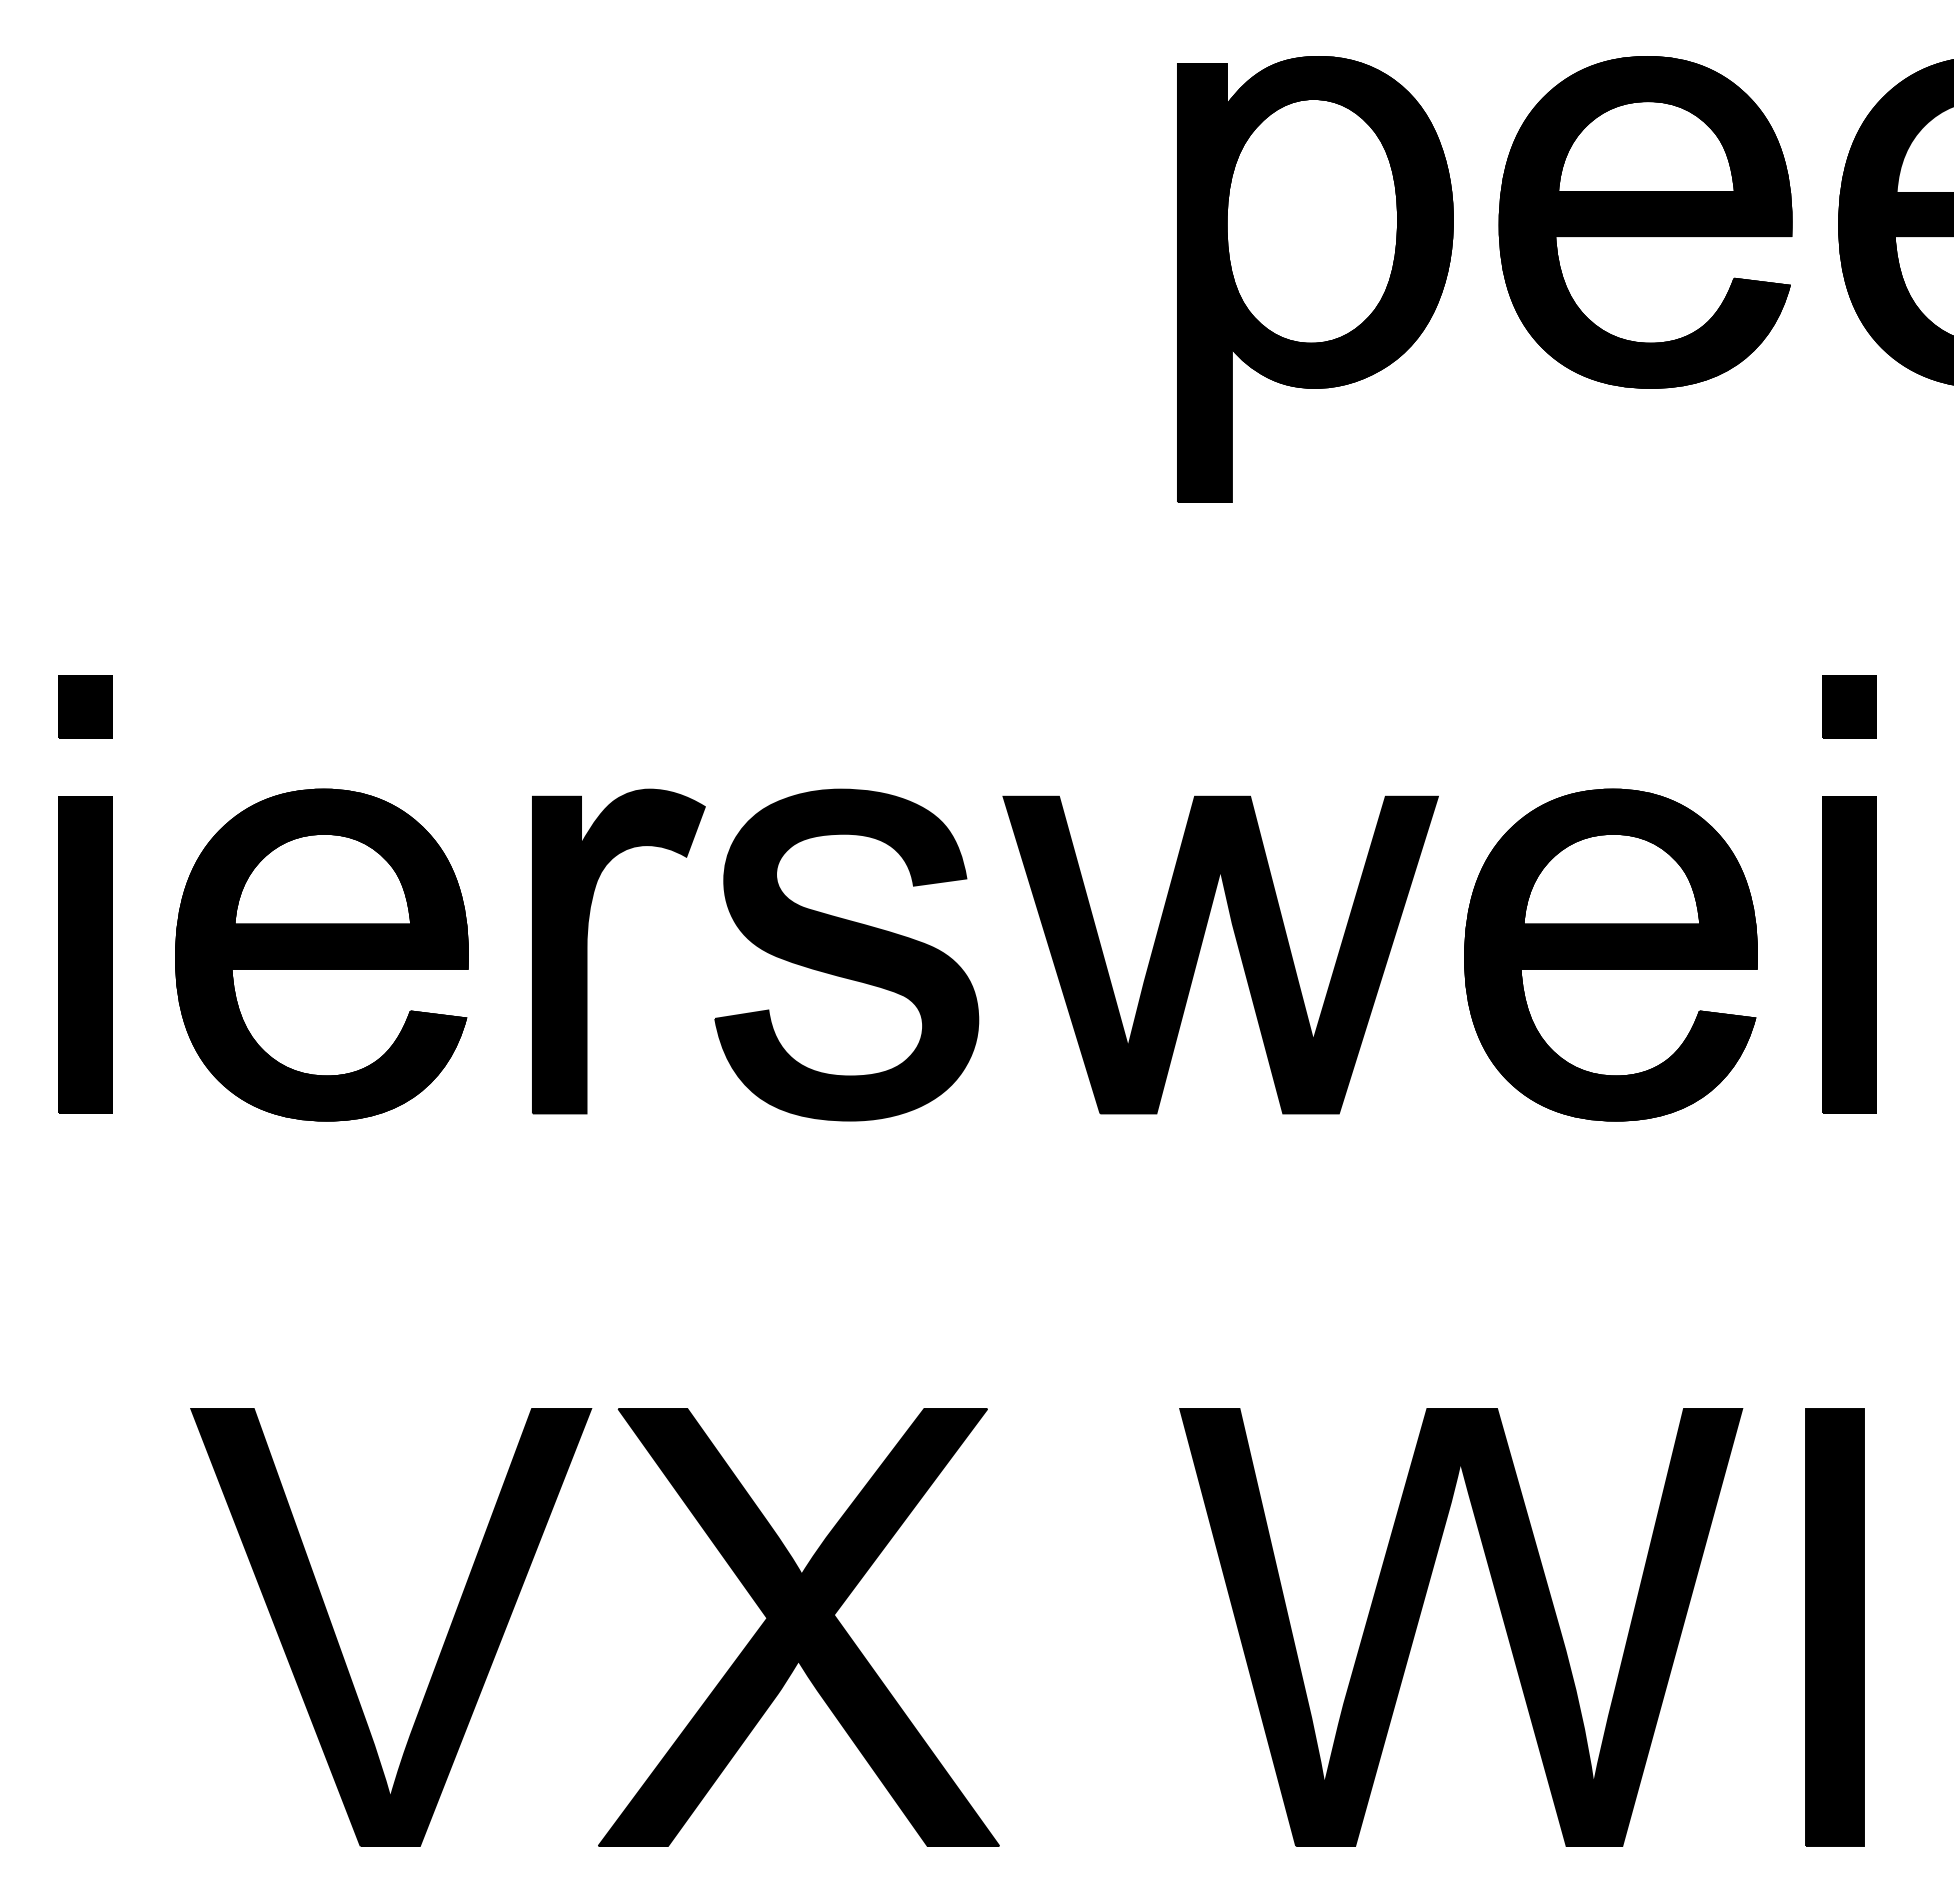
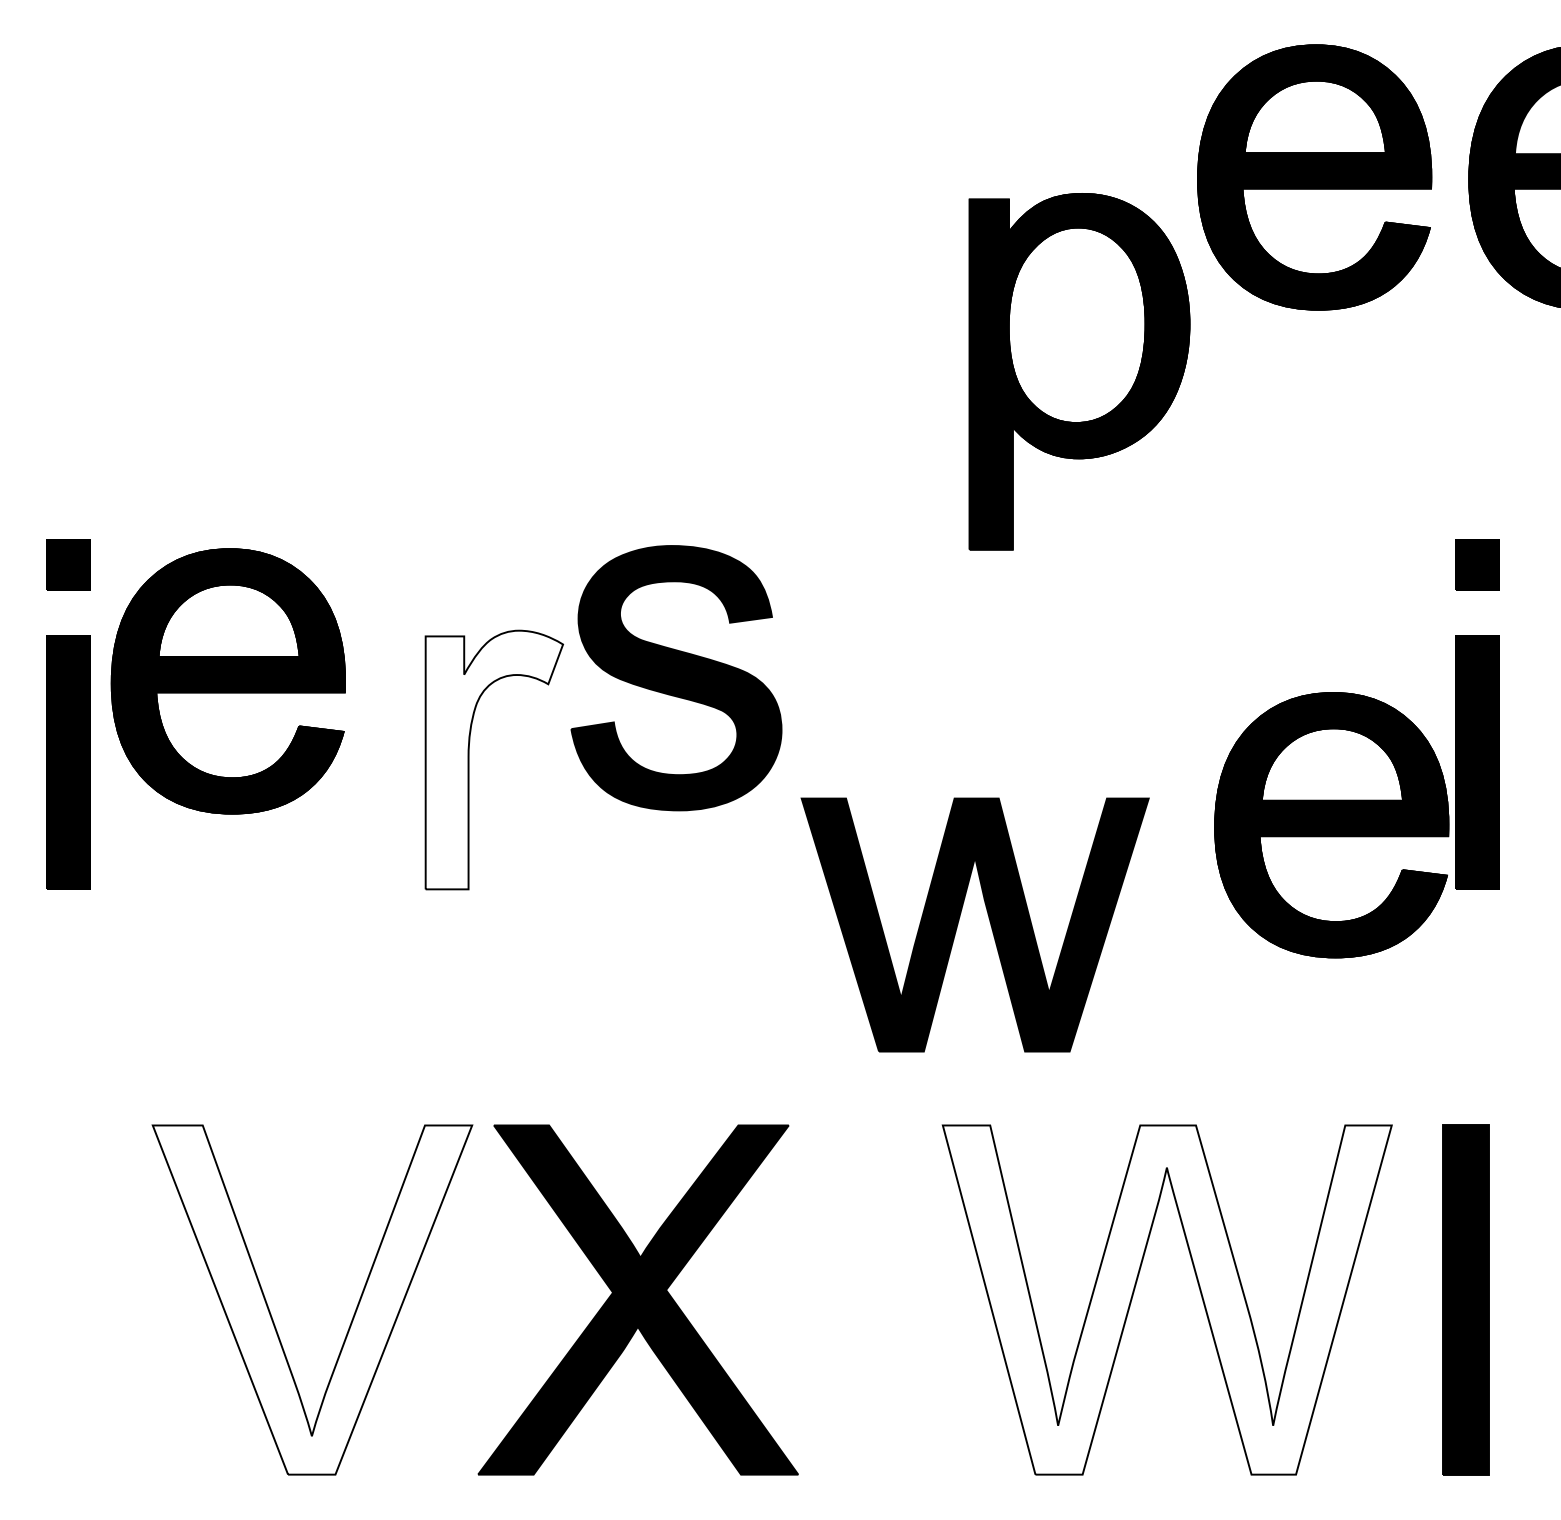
part: (1315, 279) -> (1079, 371), moved
part: (1238, 949) -> (989, 920), moved
fill: (618, 951) -> (494, 760), removed
part: (321, 954) -> (228, 680), moved
part: (846, 954) -> (676, 677), moved
part: (1610, 954) -> (1331, 824), moved
fill: (391, 1627) -> (312, 1300), removed
fill: (1461, 1627) -> (1167, 1300), removed

